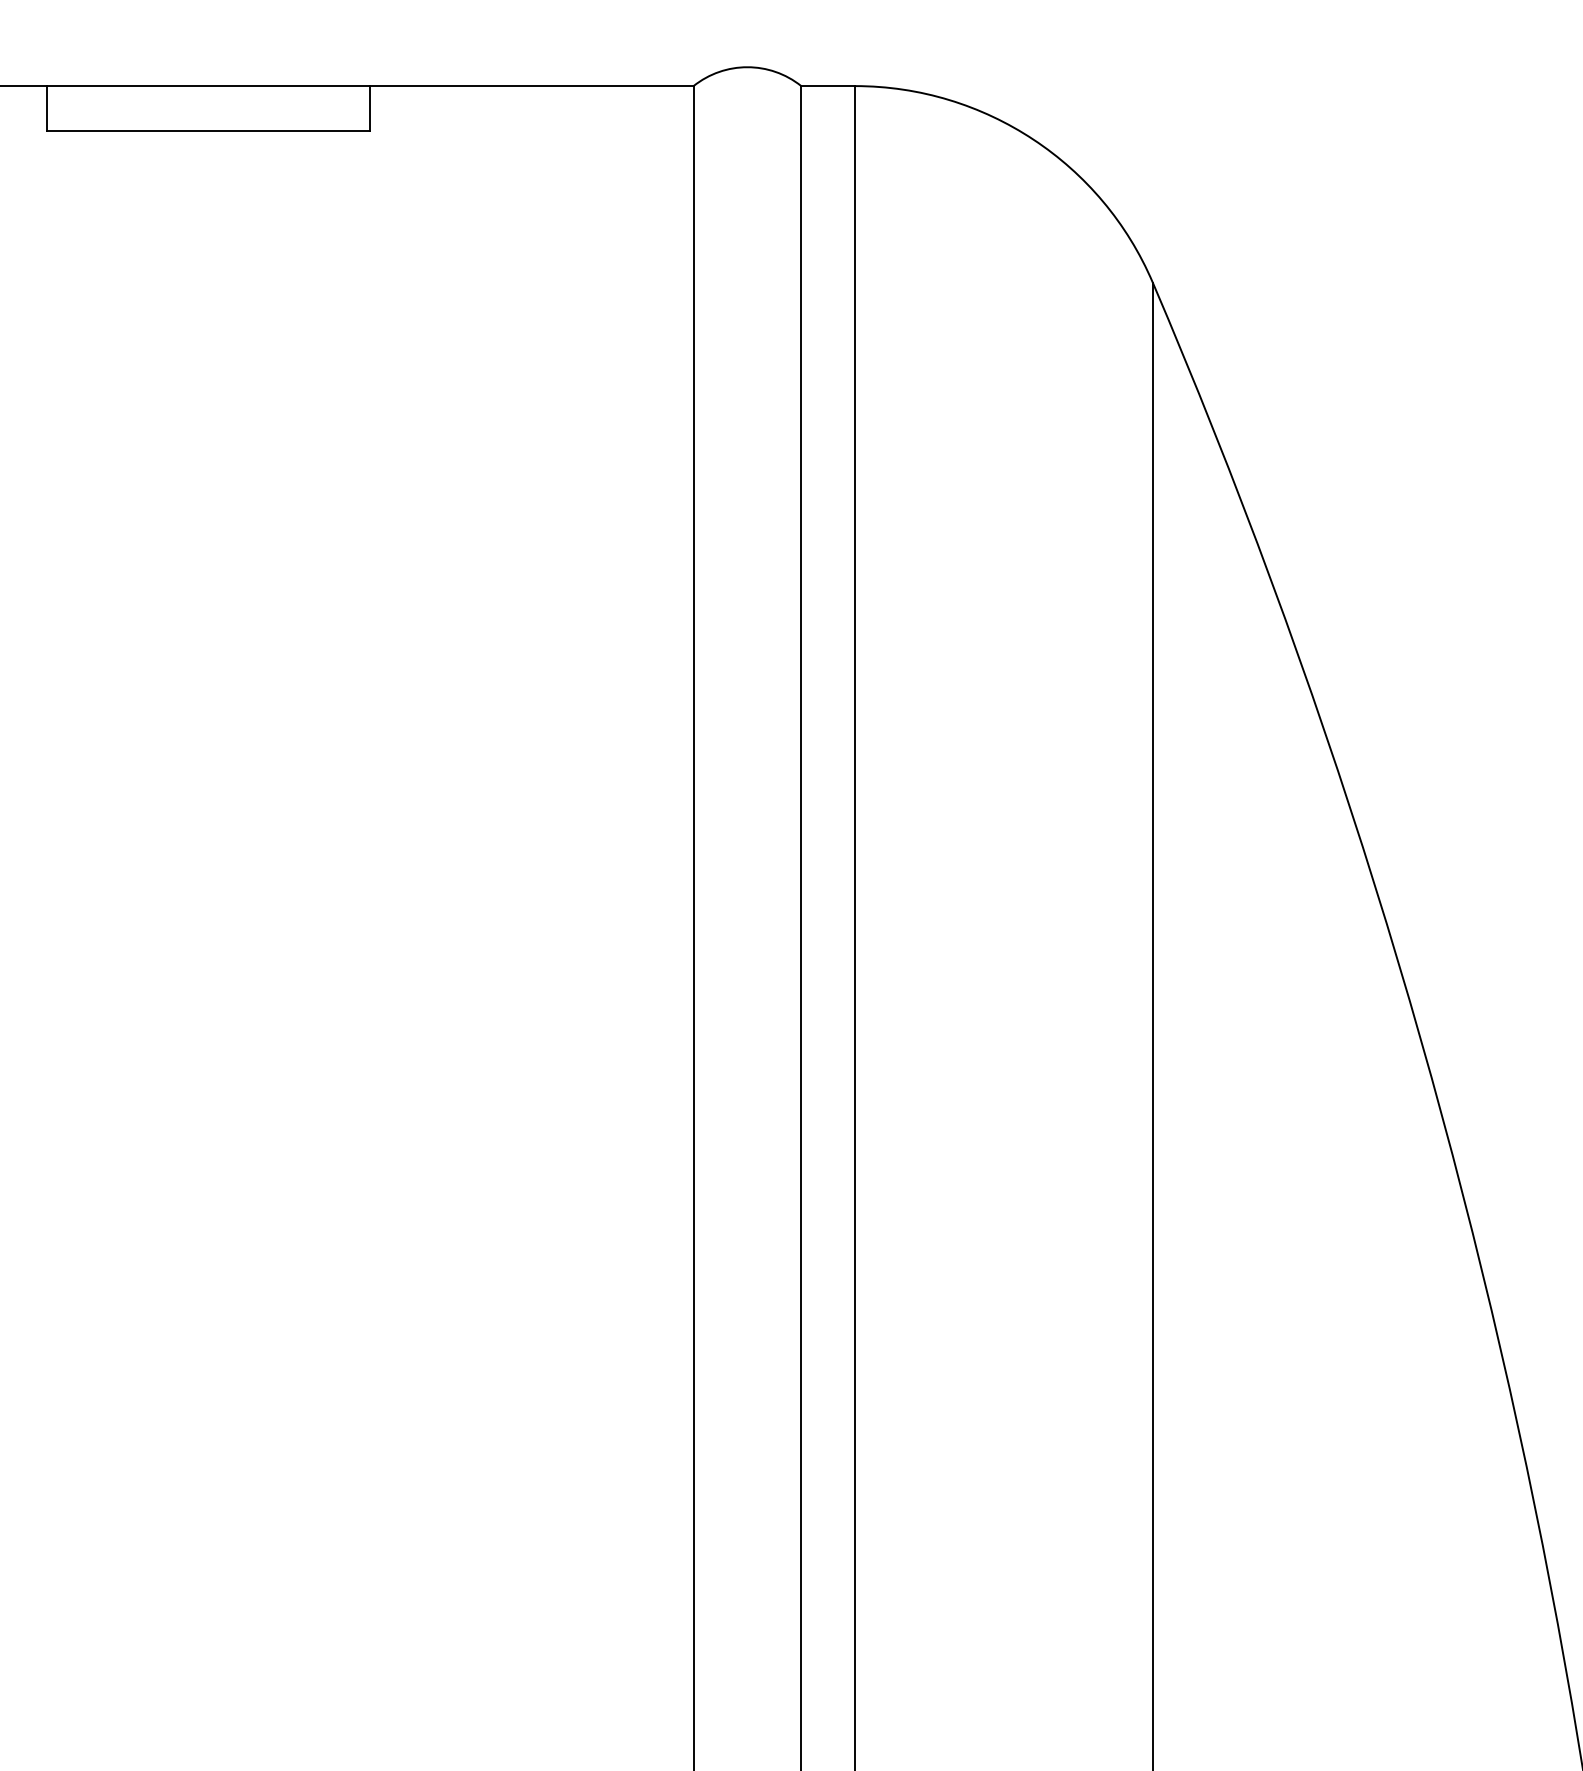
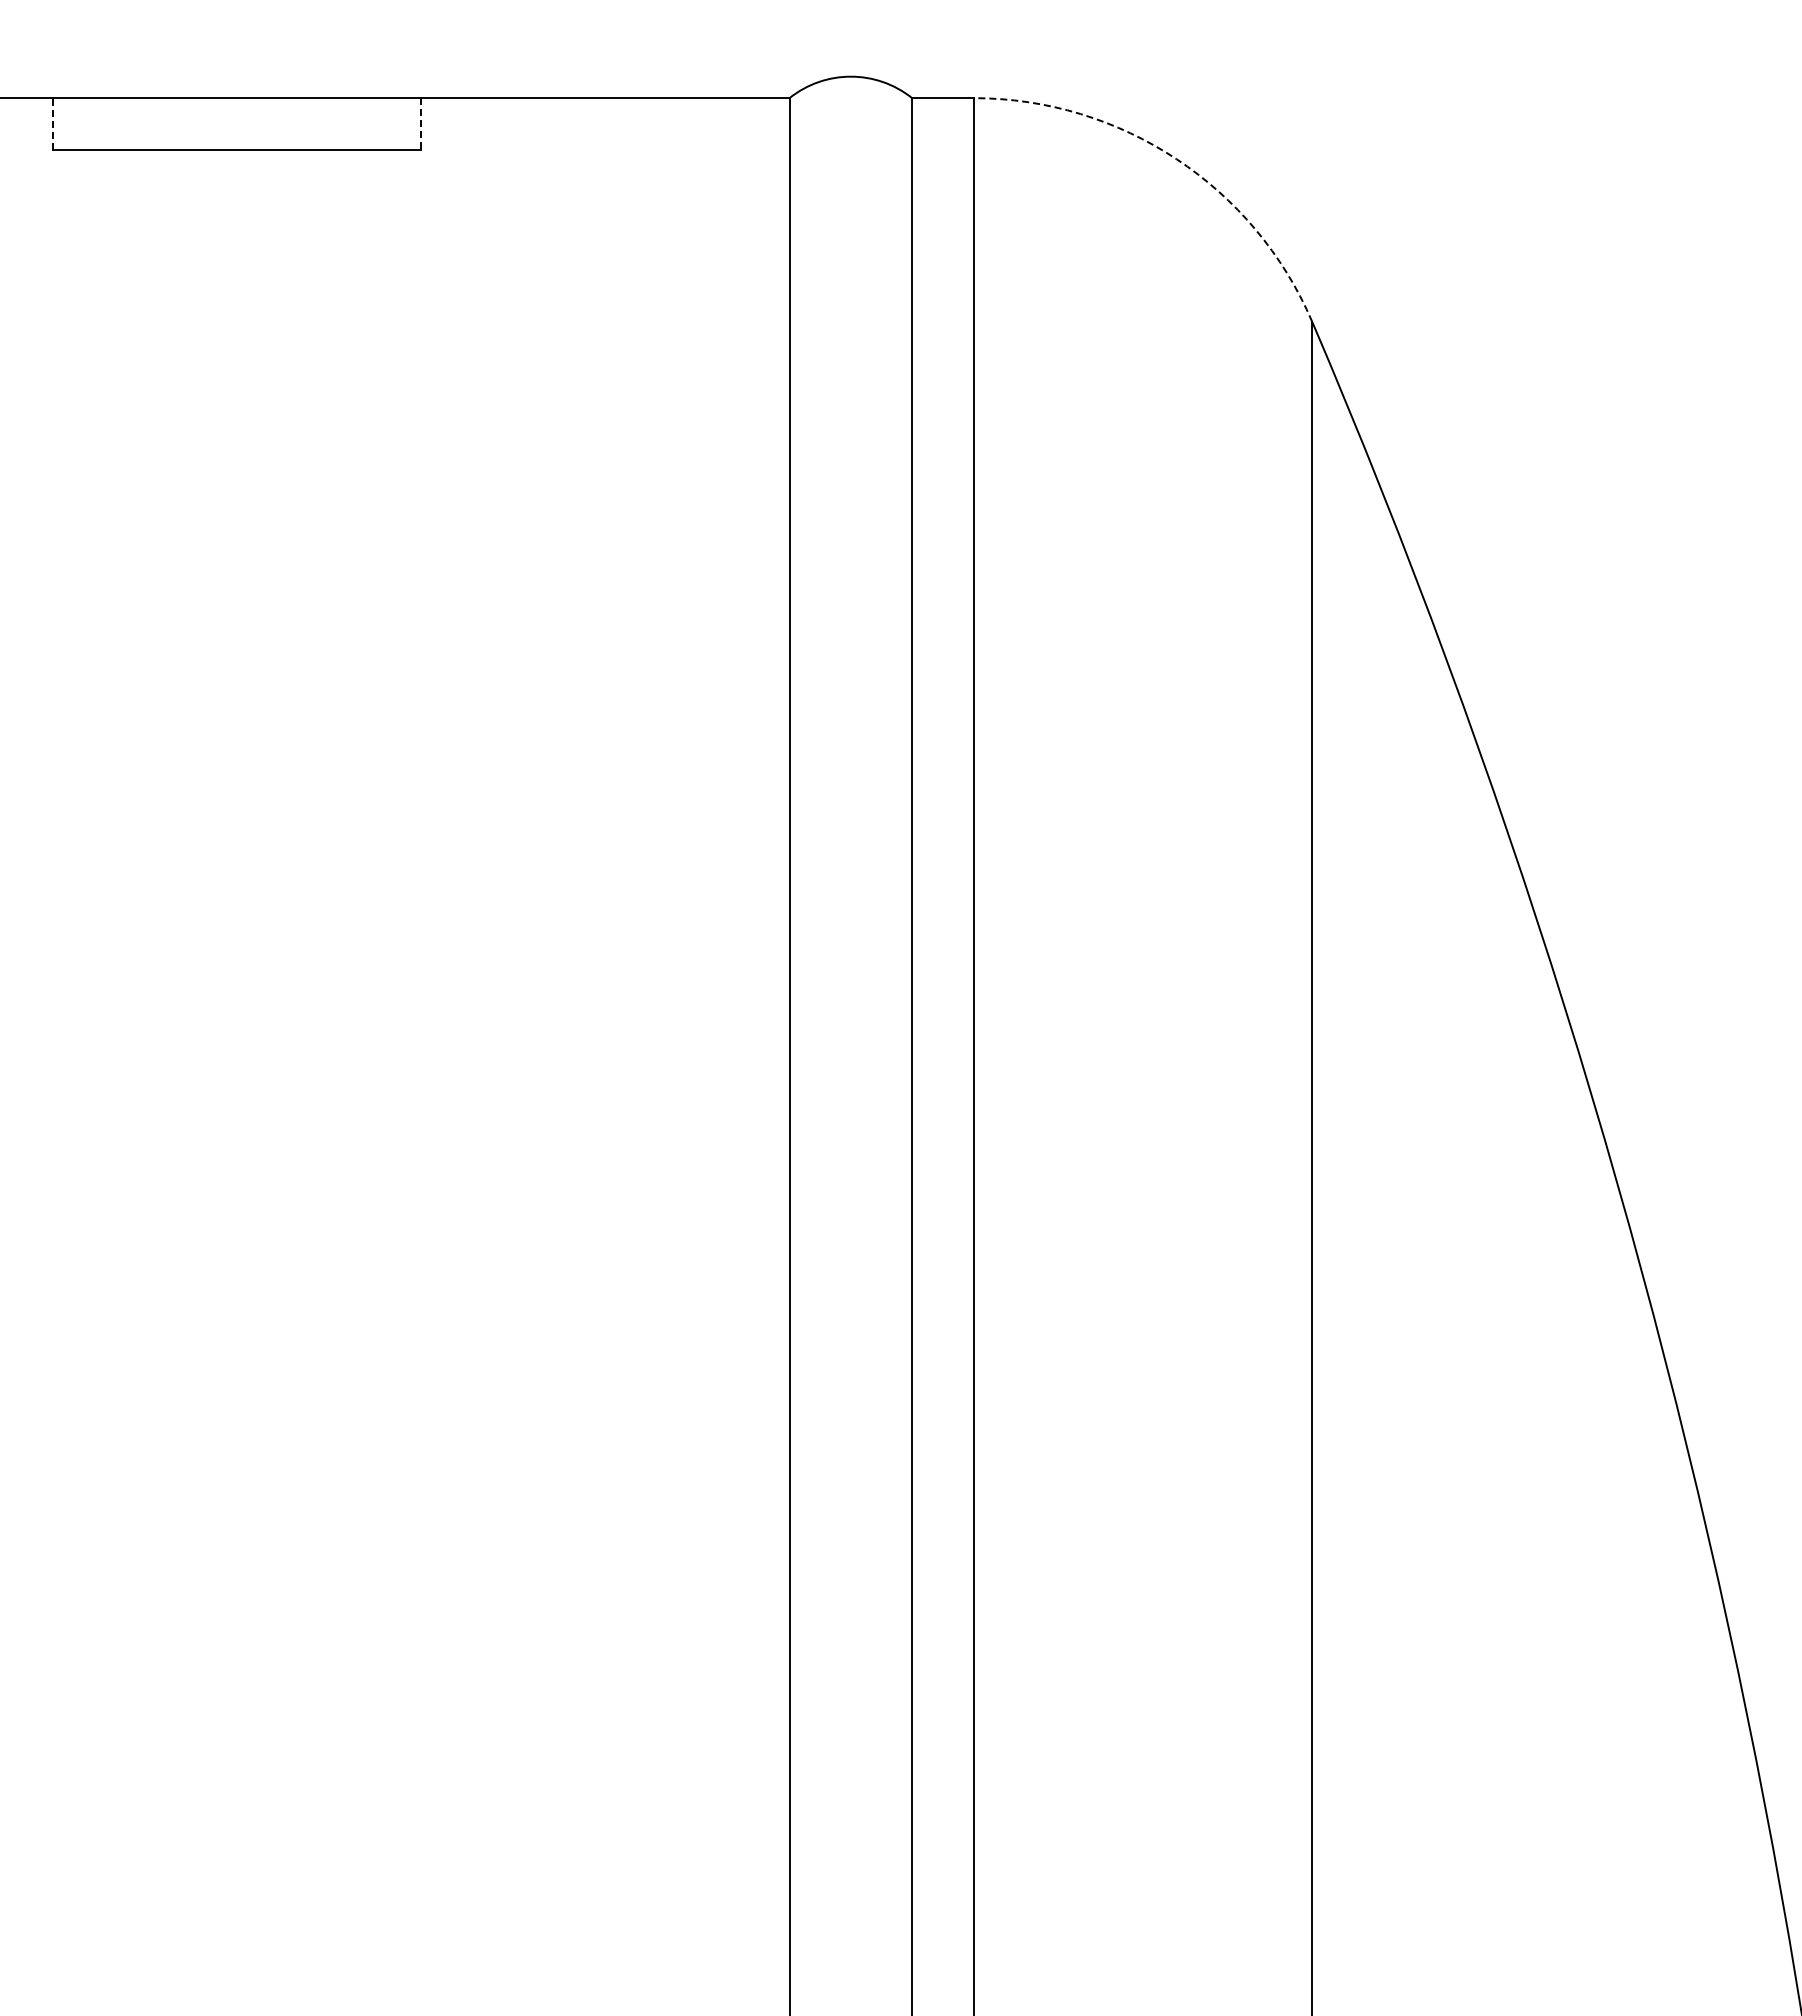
line: (46, 108) -> (53, 123), solid -> dashed
line: (370, 108) -> (421, 123), solid -> dashed
arc: (1033, 140) -> (1176, 159), solid -> dashed

